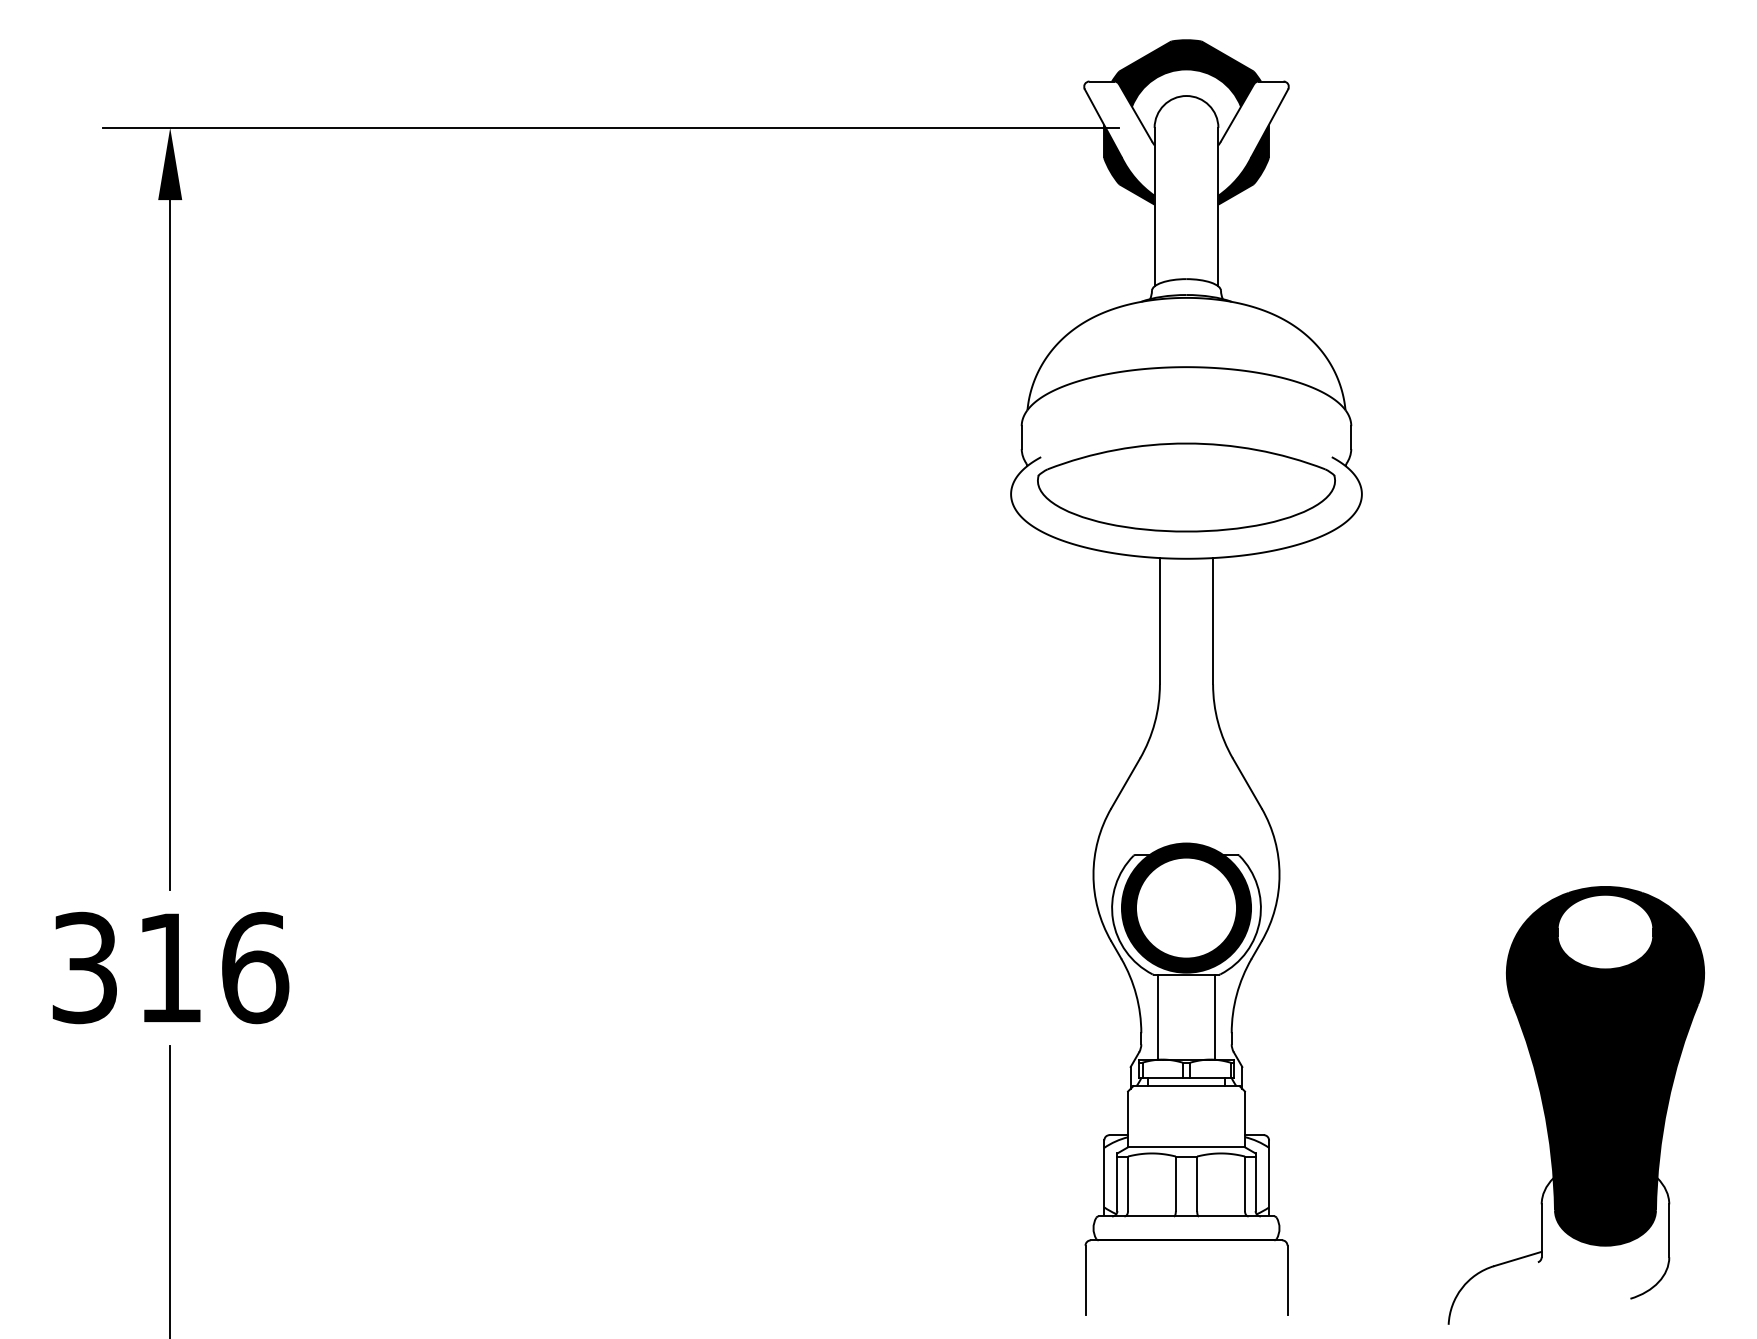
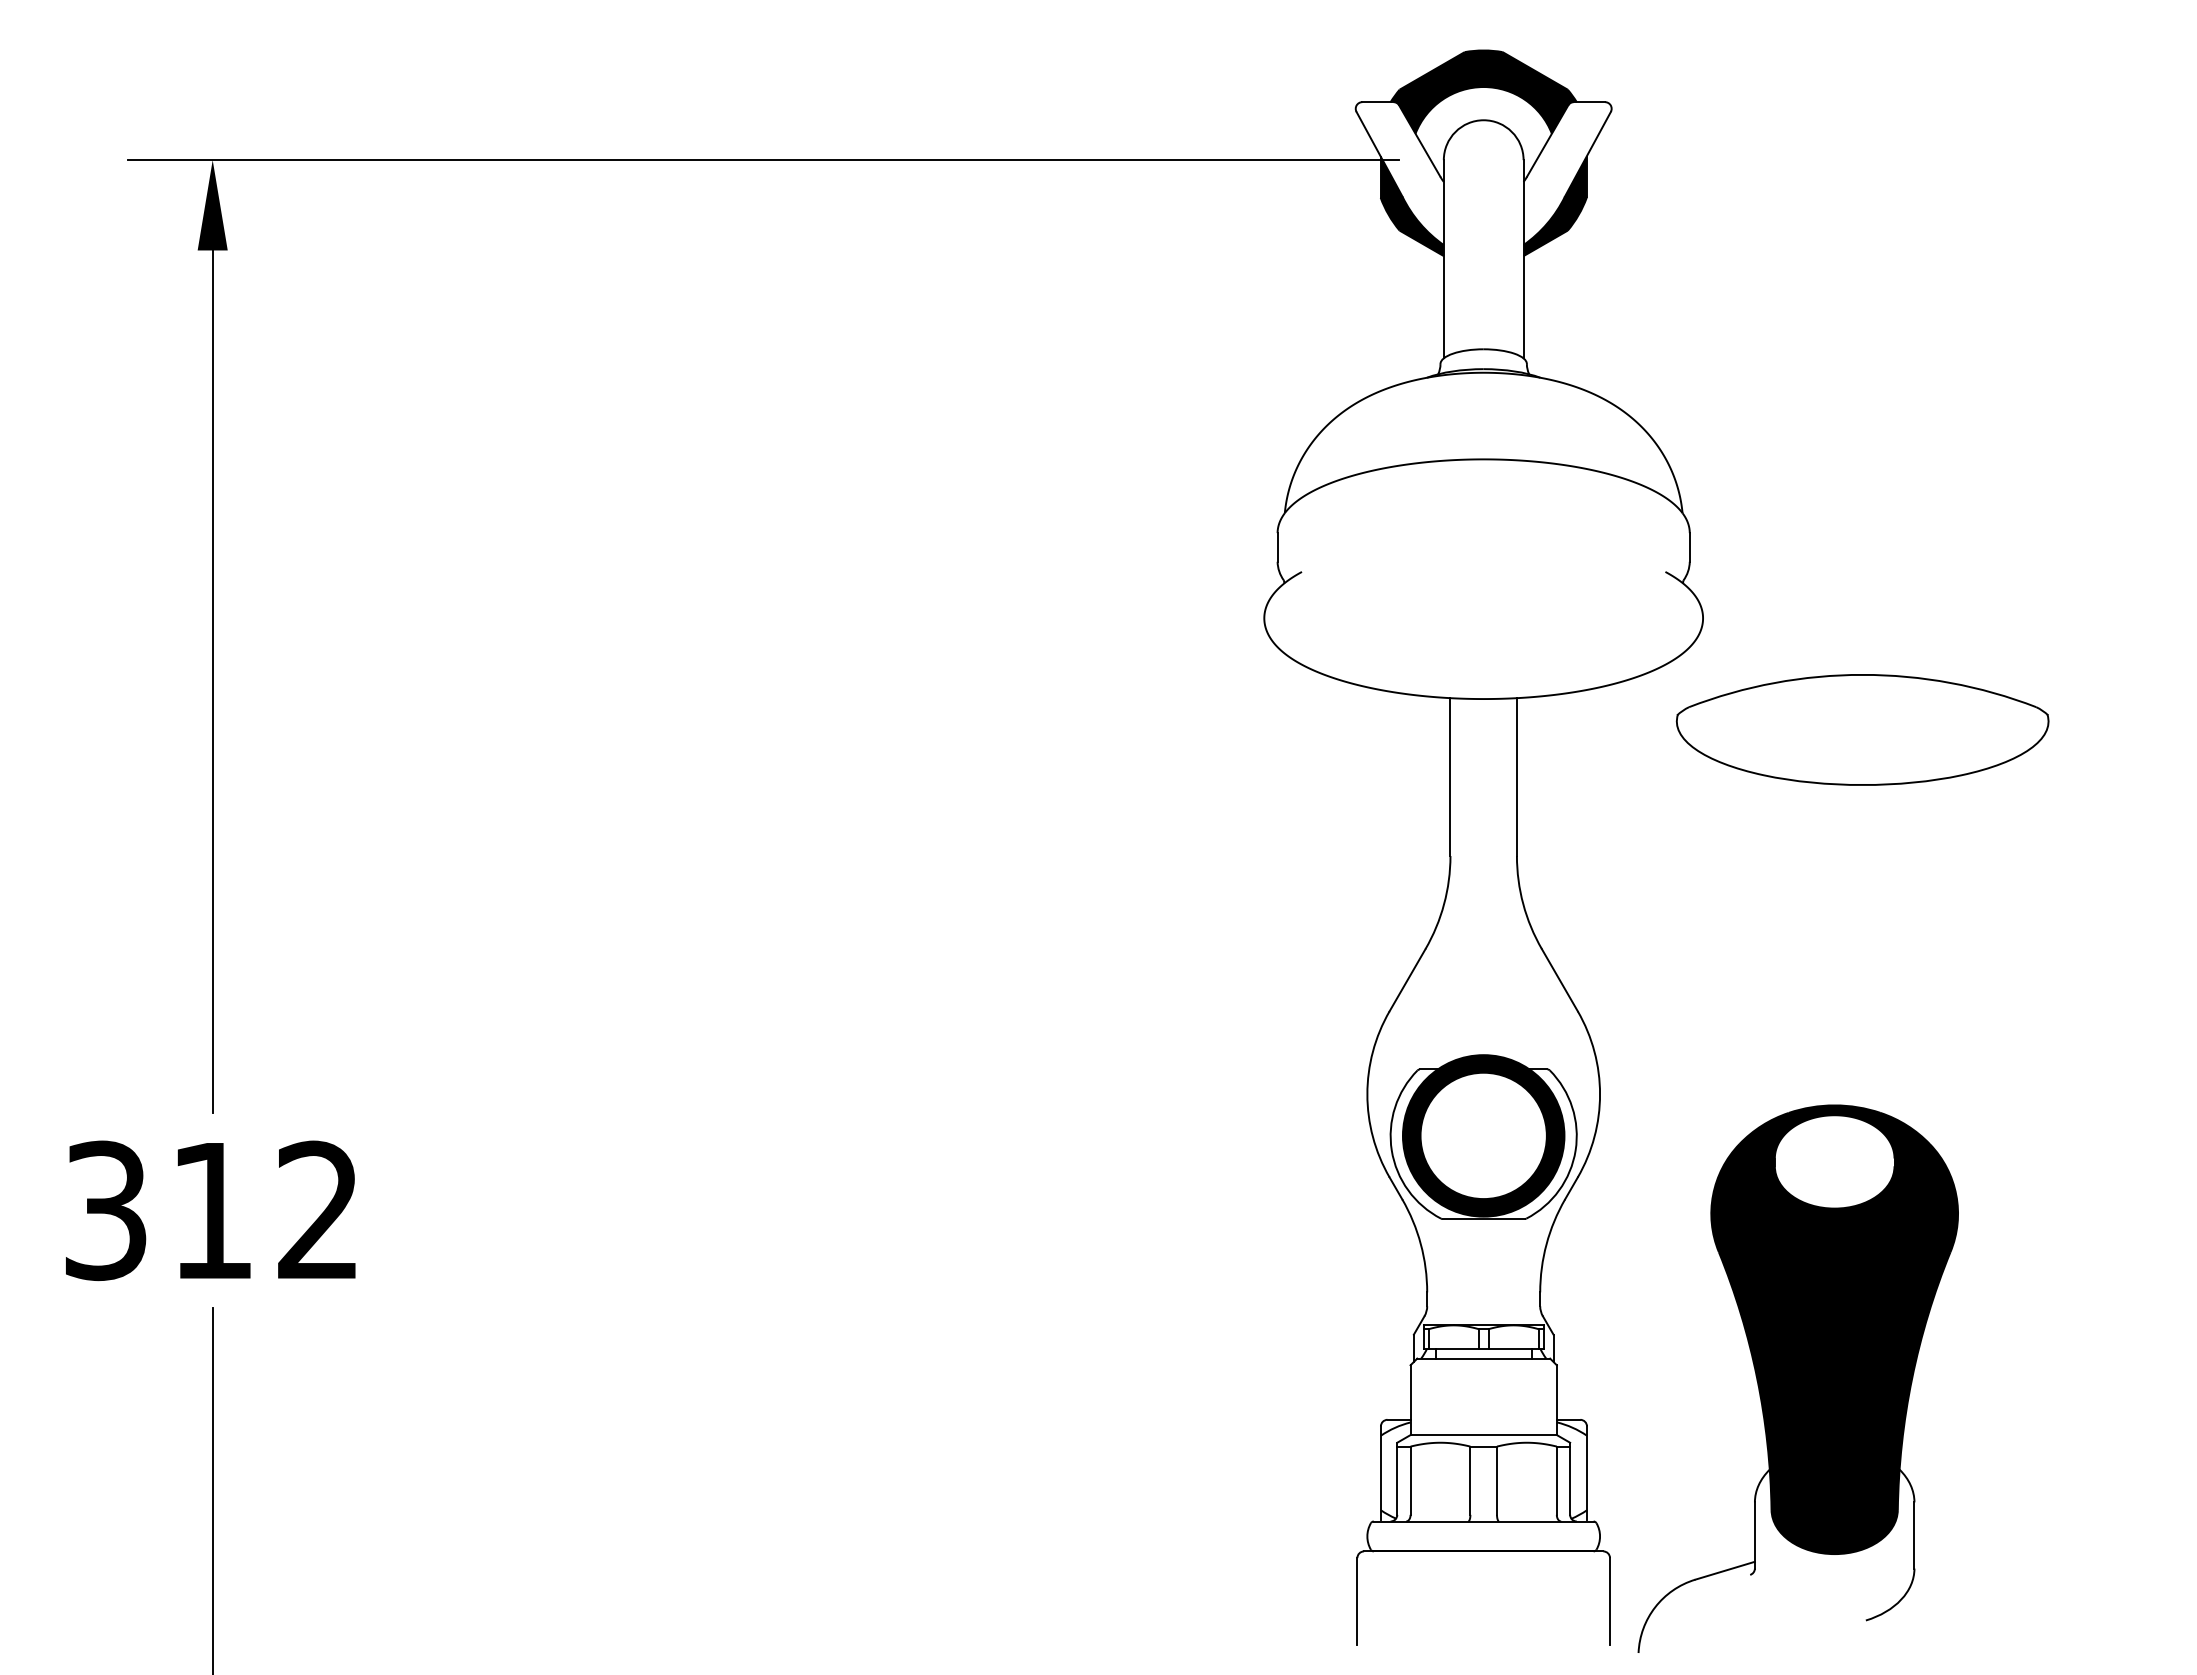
part: (1186, 487) -> (1862, 729), moved
text: (255, 967) -> (319, 1210), 316 -> 312
line: (1157, 1017) -> (1447, 1272), removed
line: (1215, 1017) -> (1519, 1272), removed
part: (1575, 1105) -> (1797, 1378), moved

